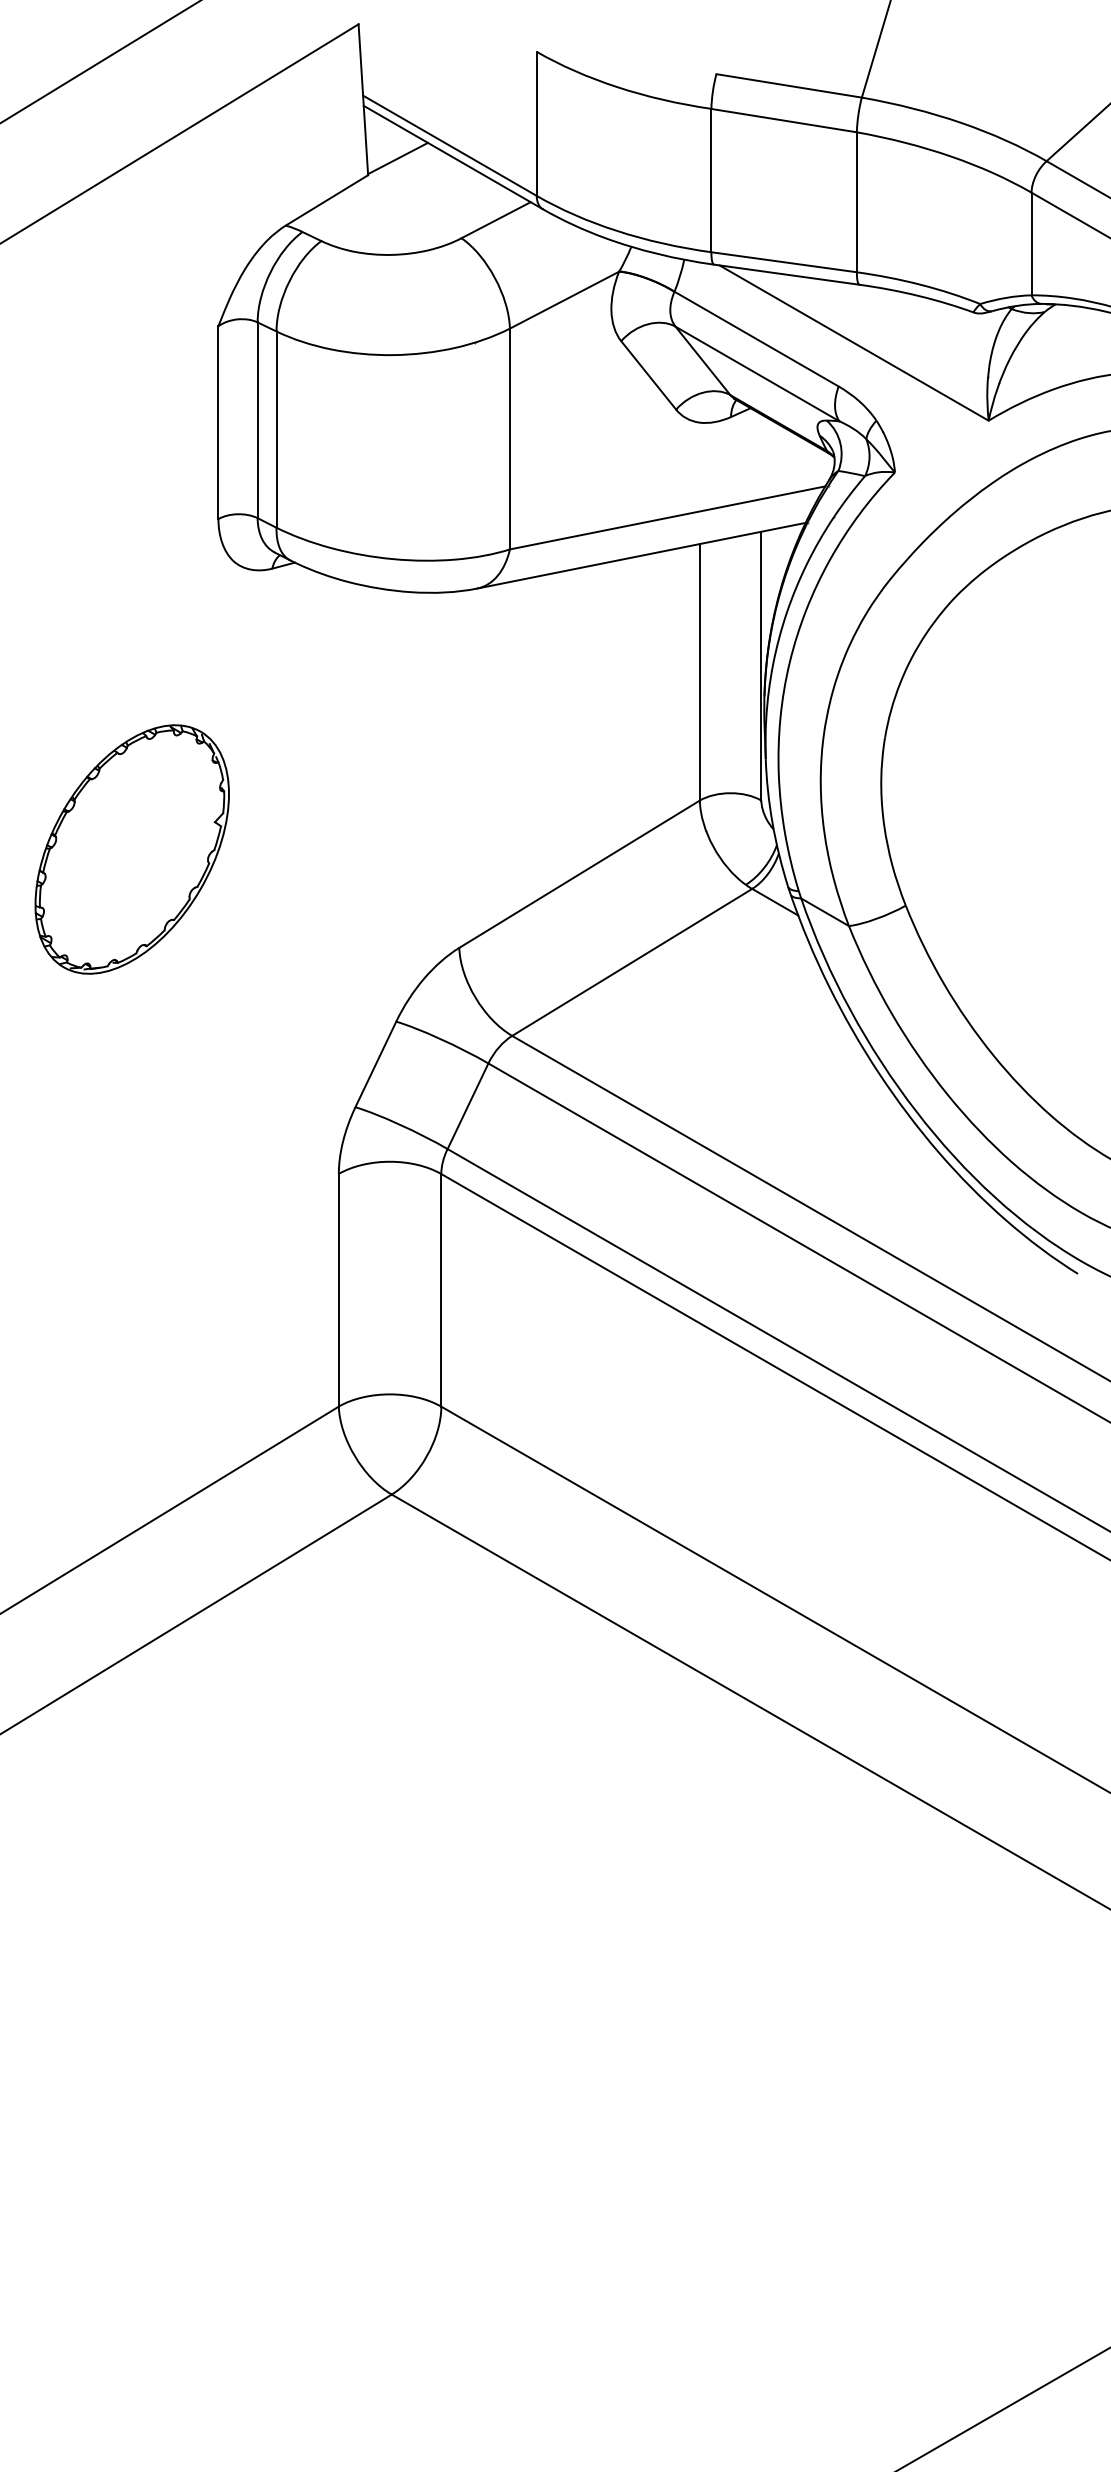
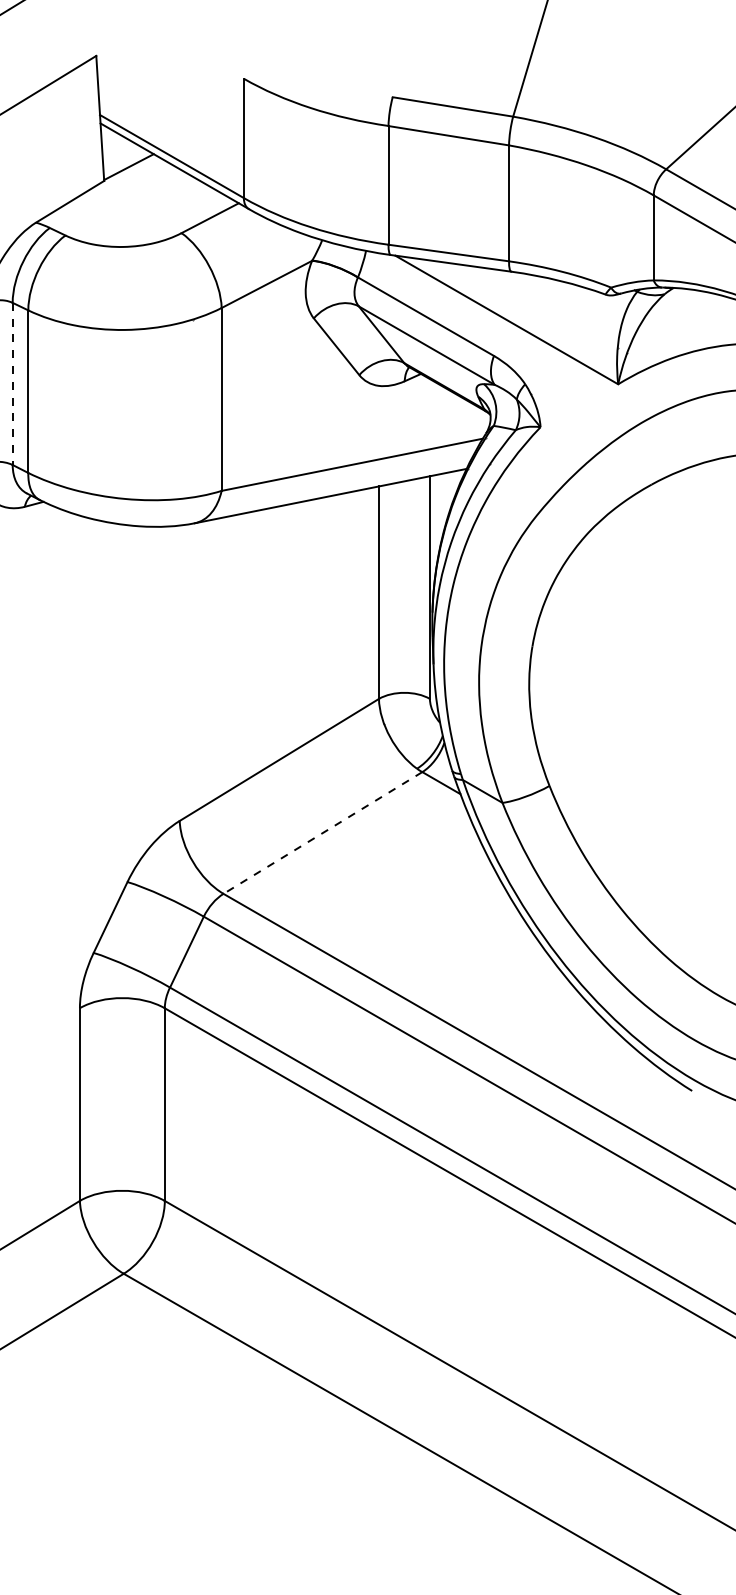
line: (257, 420) -> (12, 384), solid -> dashed
line: (632, 962) -> (323, 833), solid -> dashed

